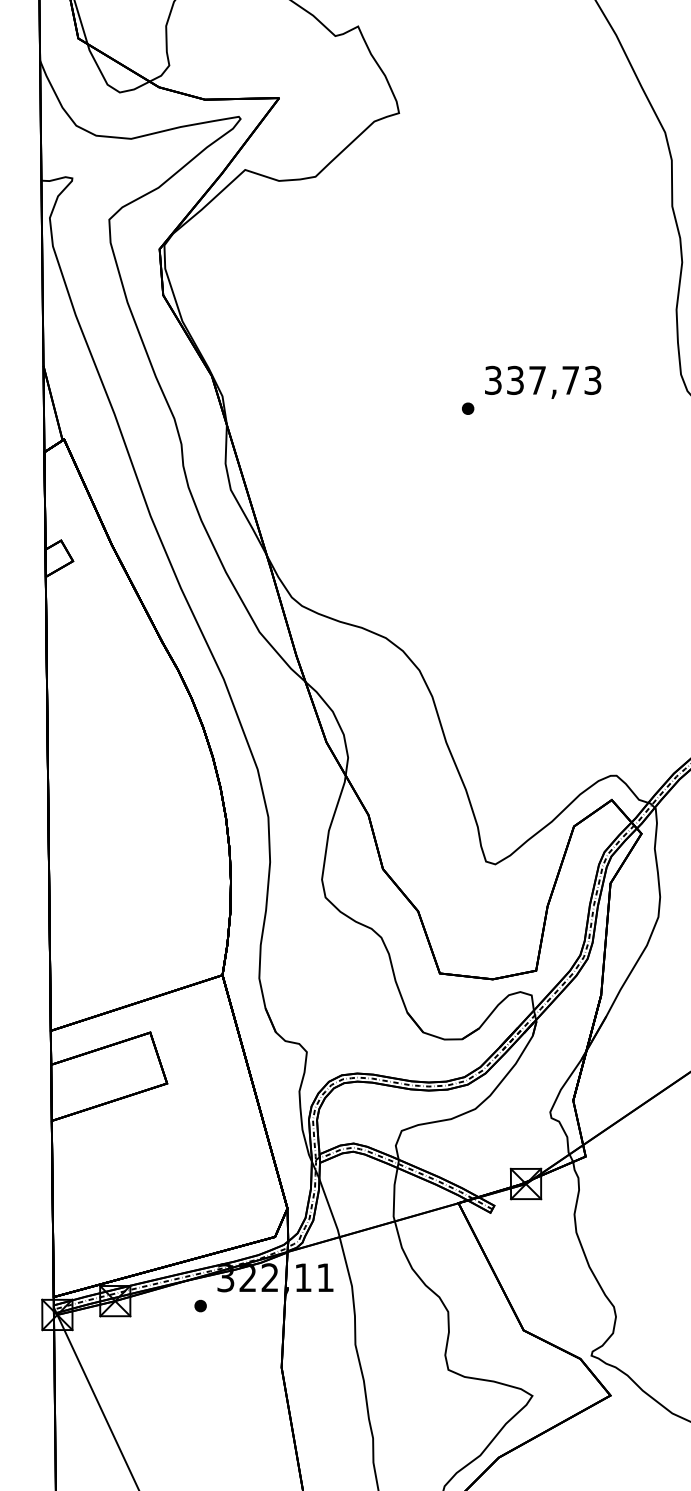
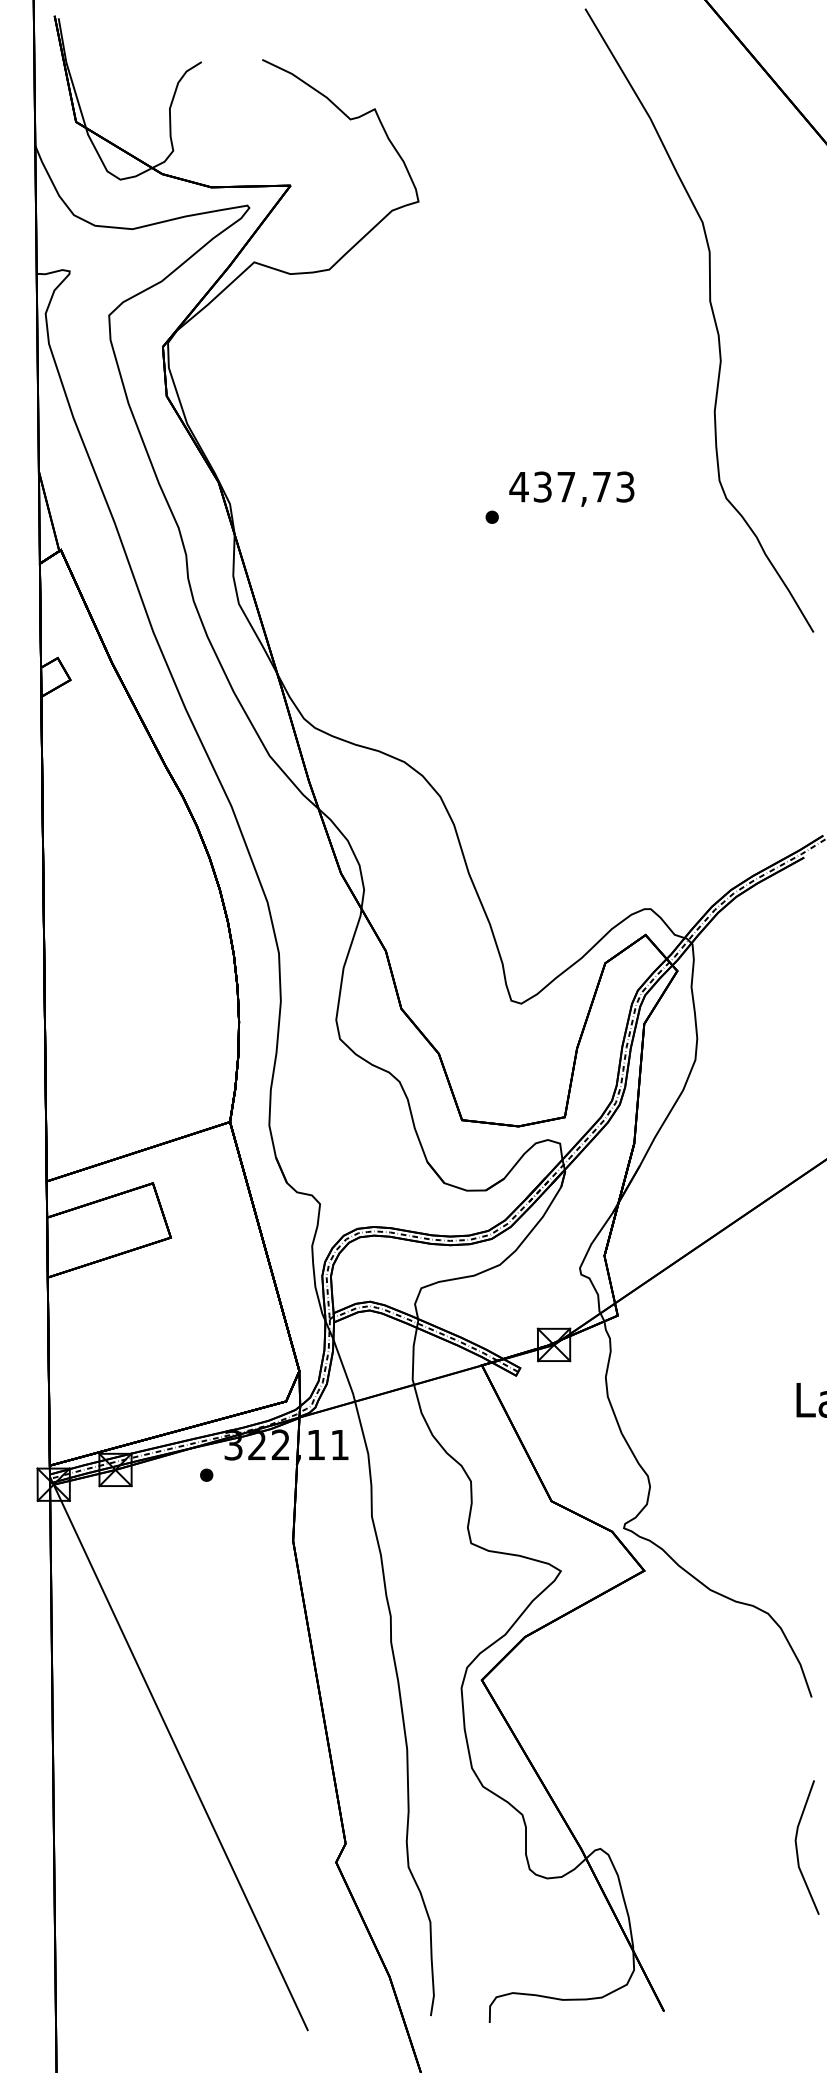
text: (492, 379) -> (518, 486), 337,73 -> 437,73

